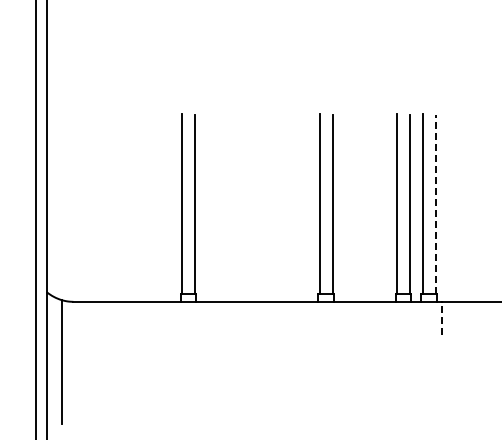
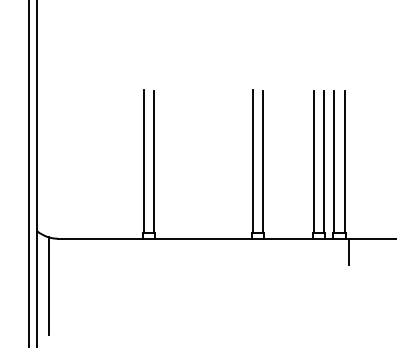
line: (435, 204) -> (344, 161), dashed -> solid
line: (441, 318) -> (349, 251), dashed -> solid

